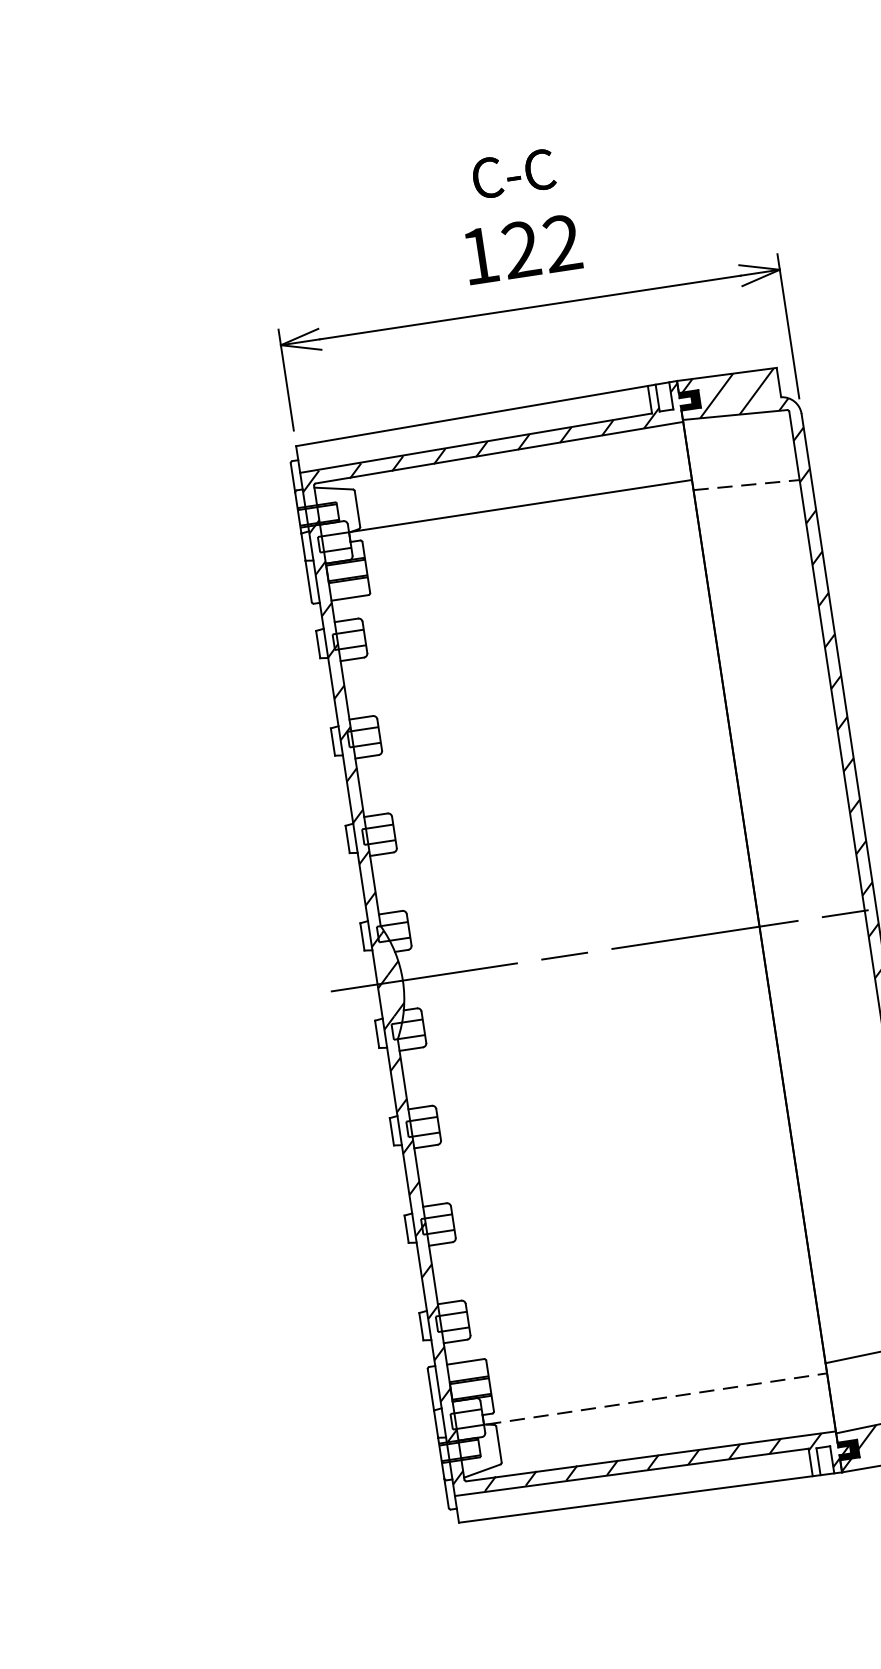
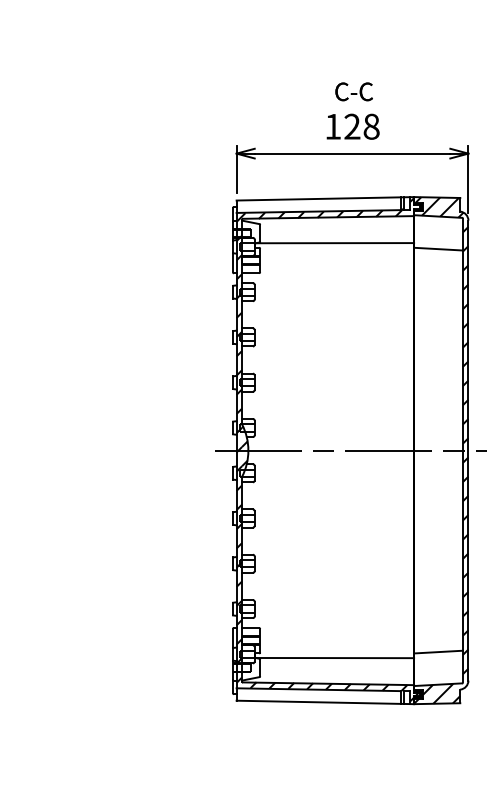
text: (562, 242) -> (371, 126), 122 -> 128
line: (748, 485) -> (439, 249), dashed -> solid
line: (658, 1399) -> (335, 658), dashed -> solid

